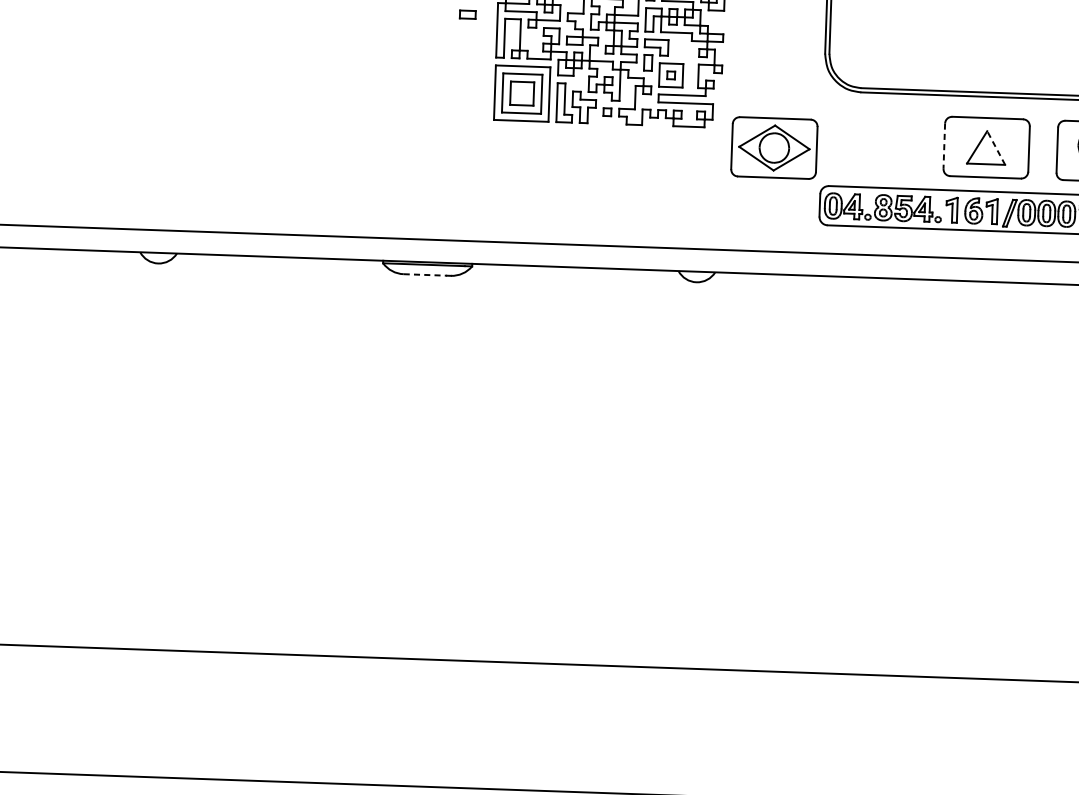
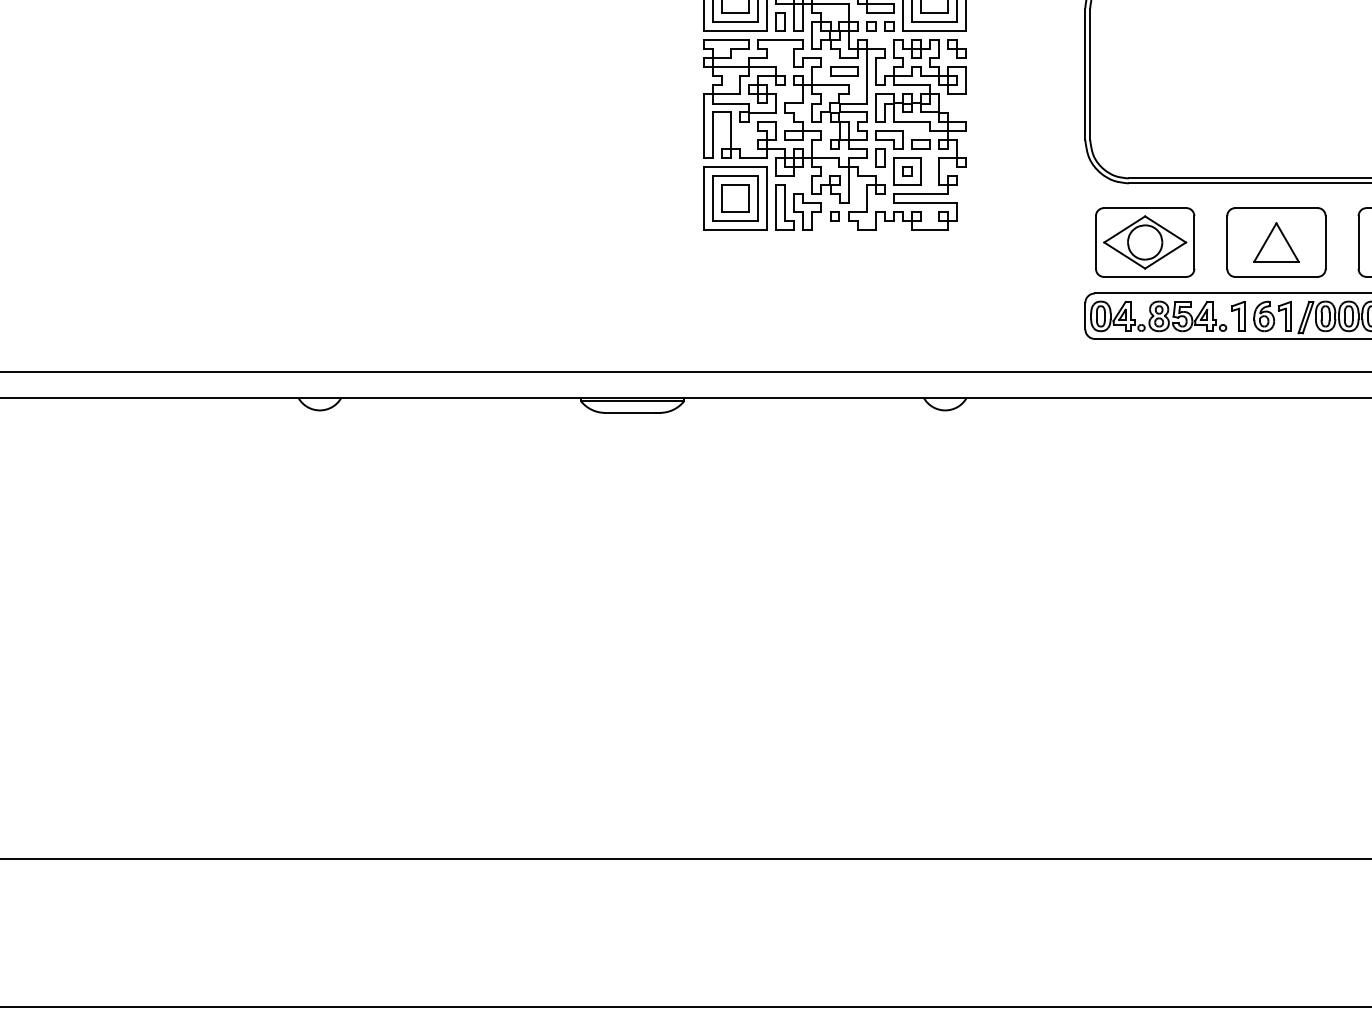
part: (467, 14) -> (920, 144), moved
line: (944, 147) -> (1227, 243), dashed -> solid
part: (774, 148) -> (1145, 242), moved
line: (996, 148) -> (1287, 242), dashed -> solid
line: (425, 274) -> (630, 412), dashed -> solid

